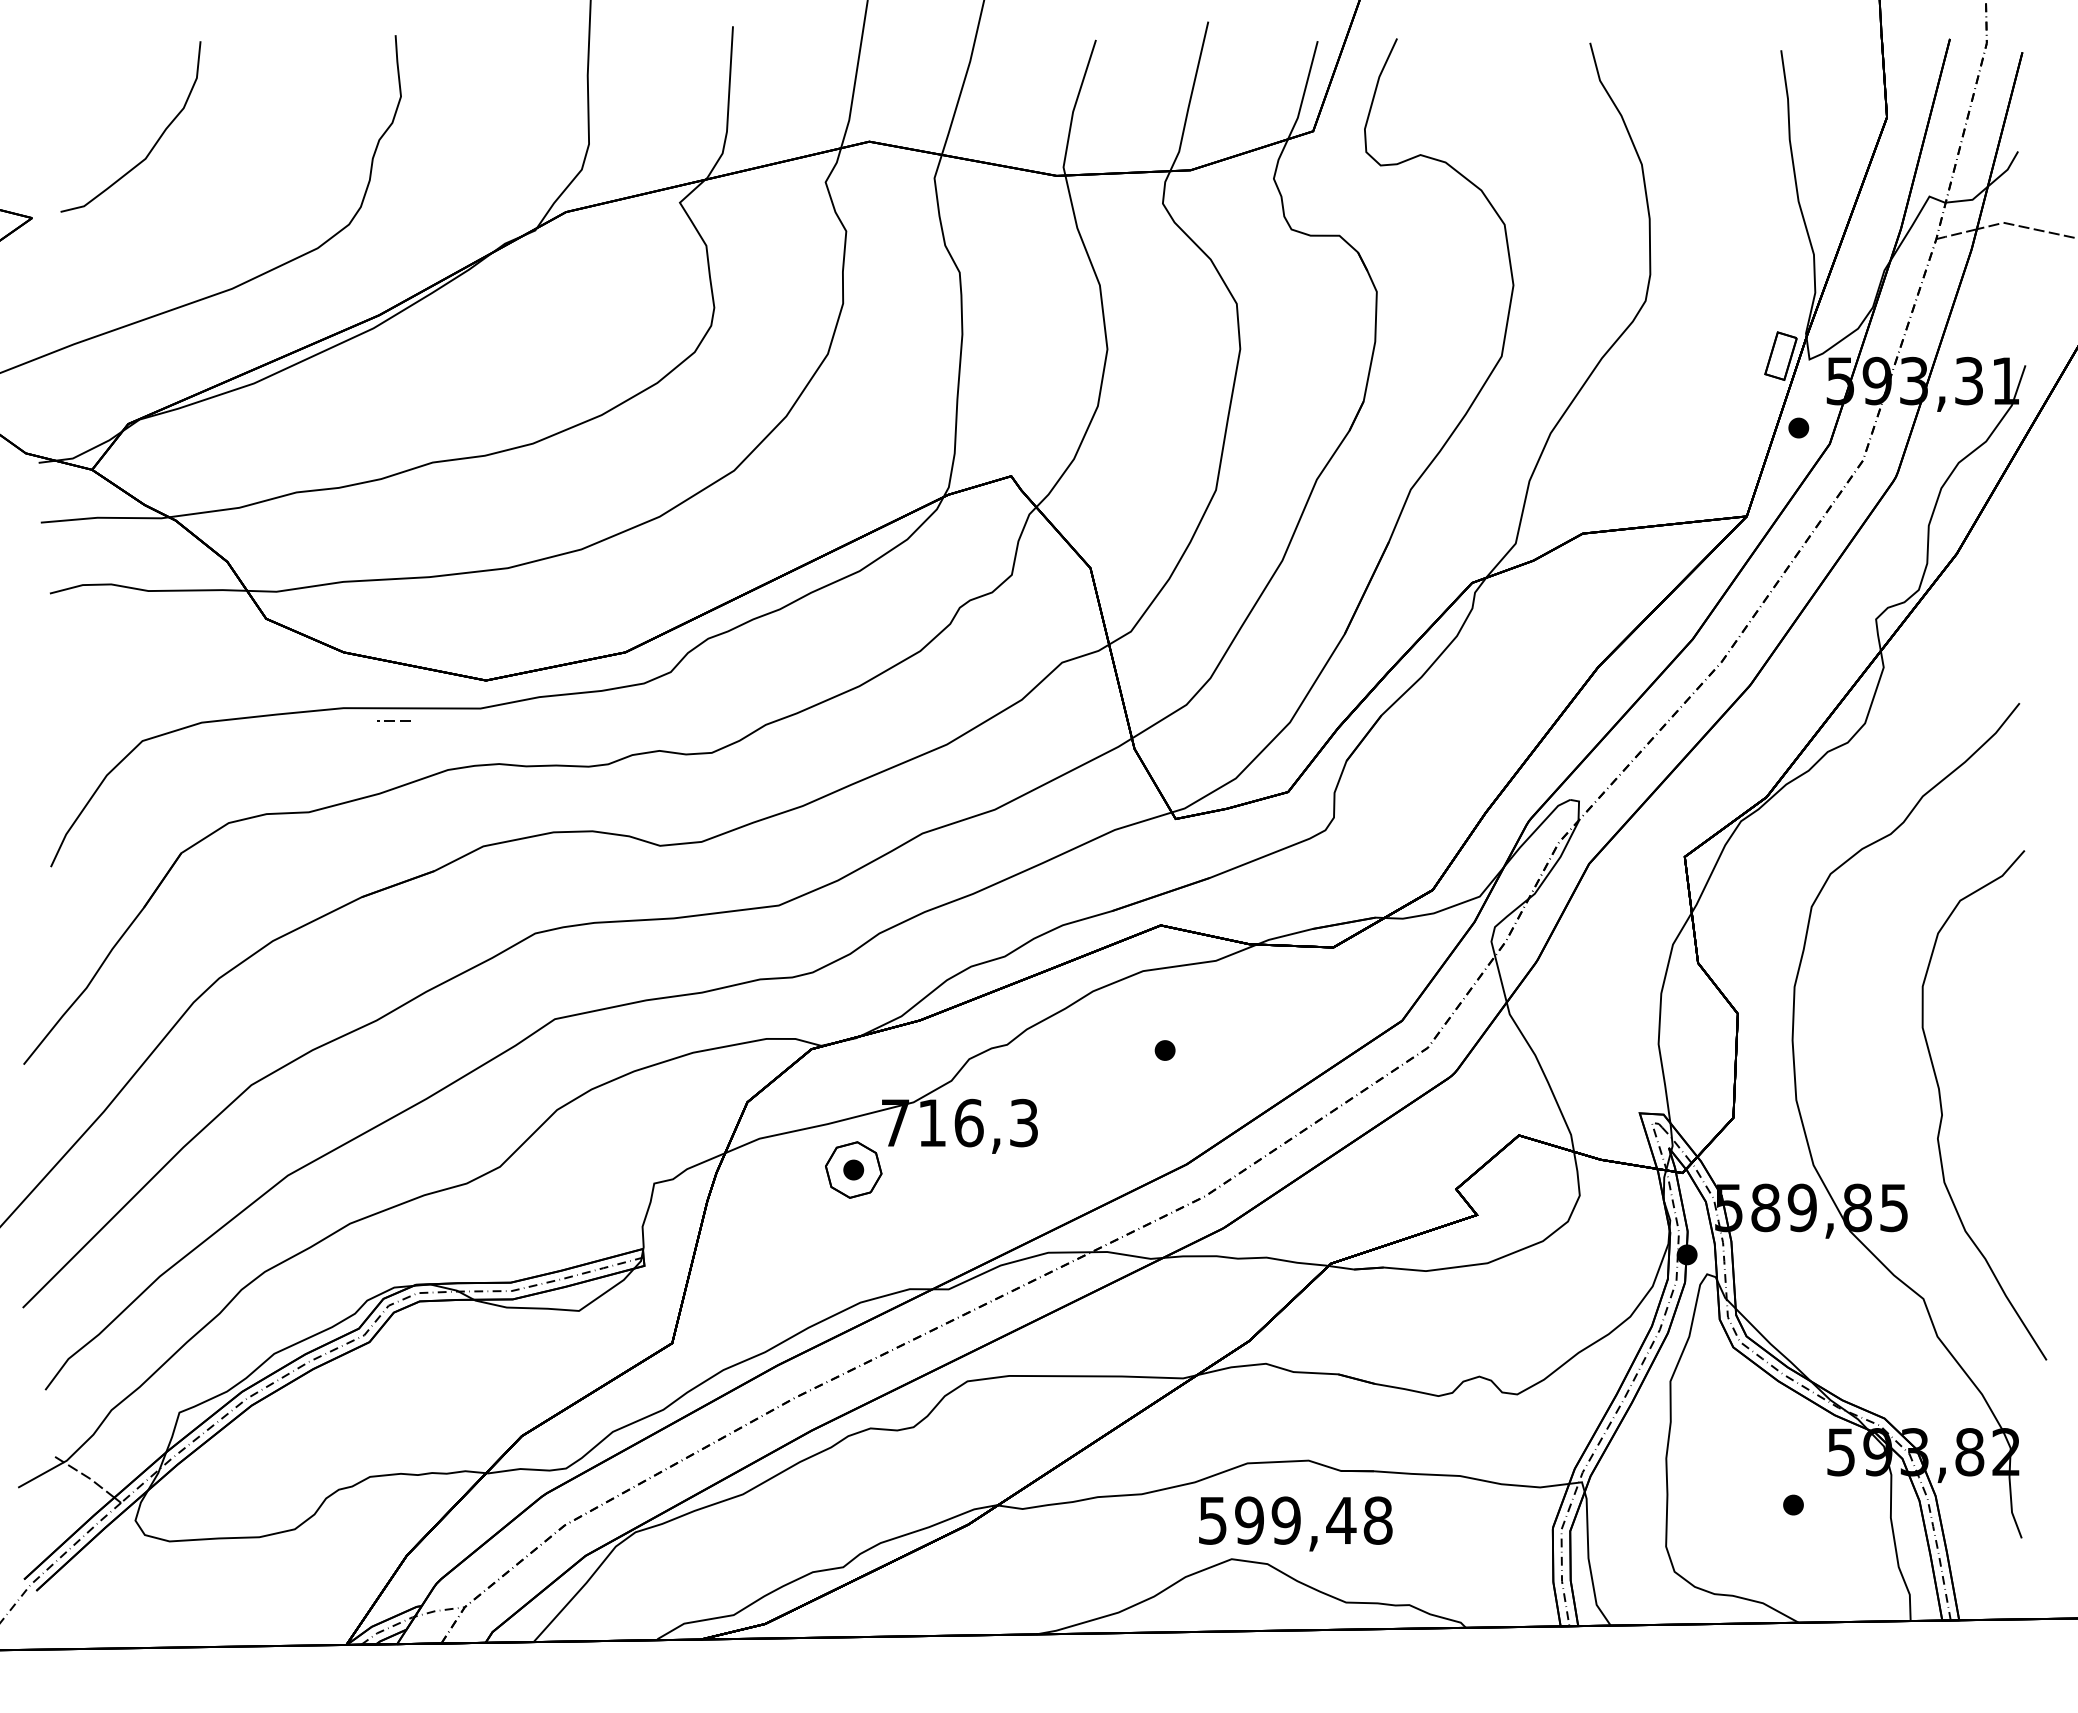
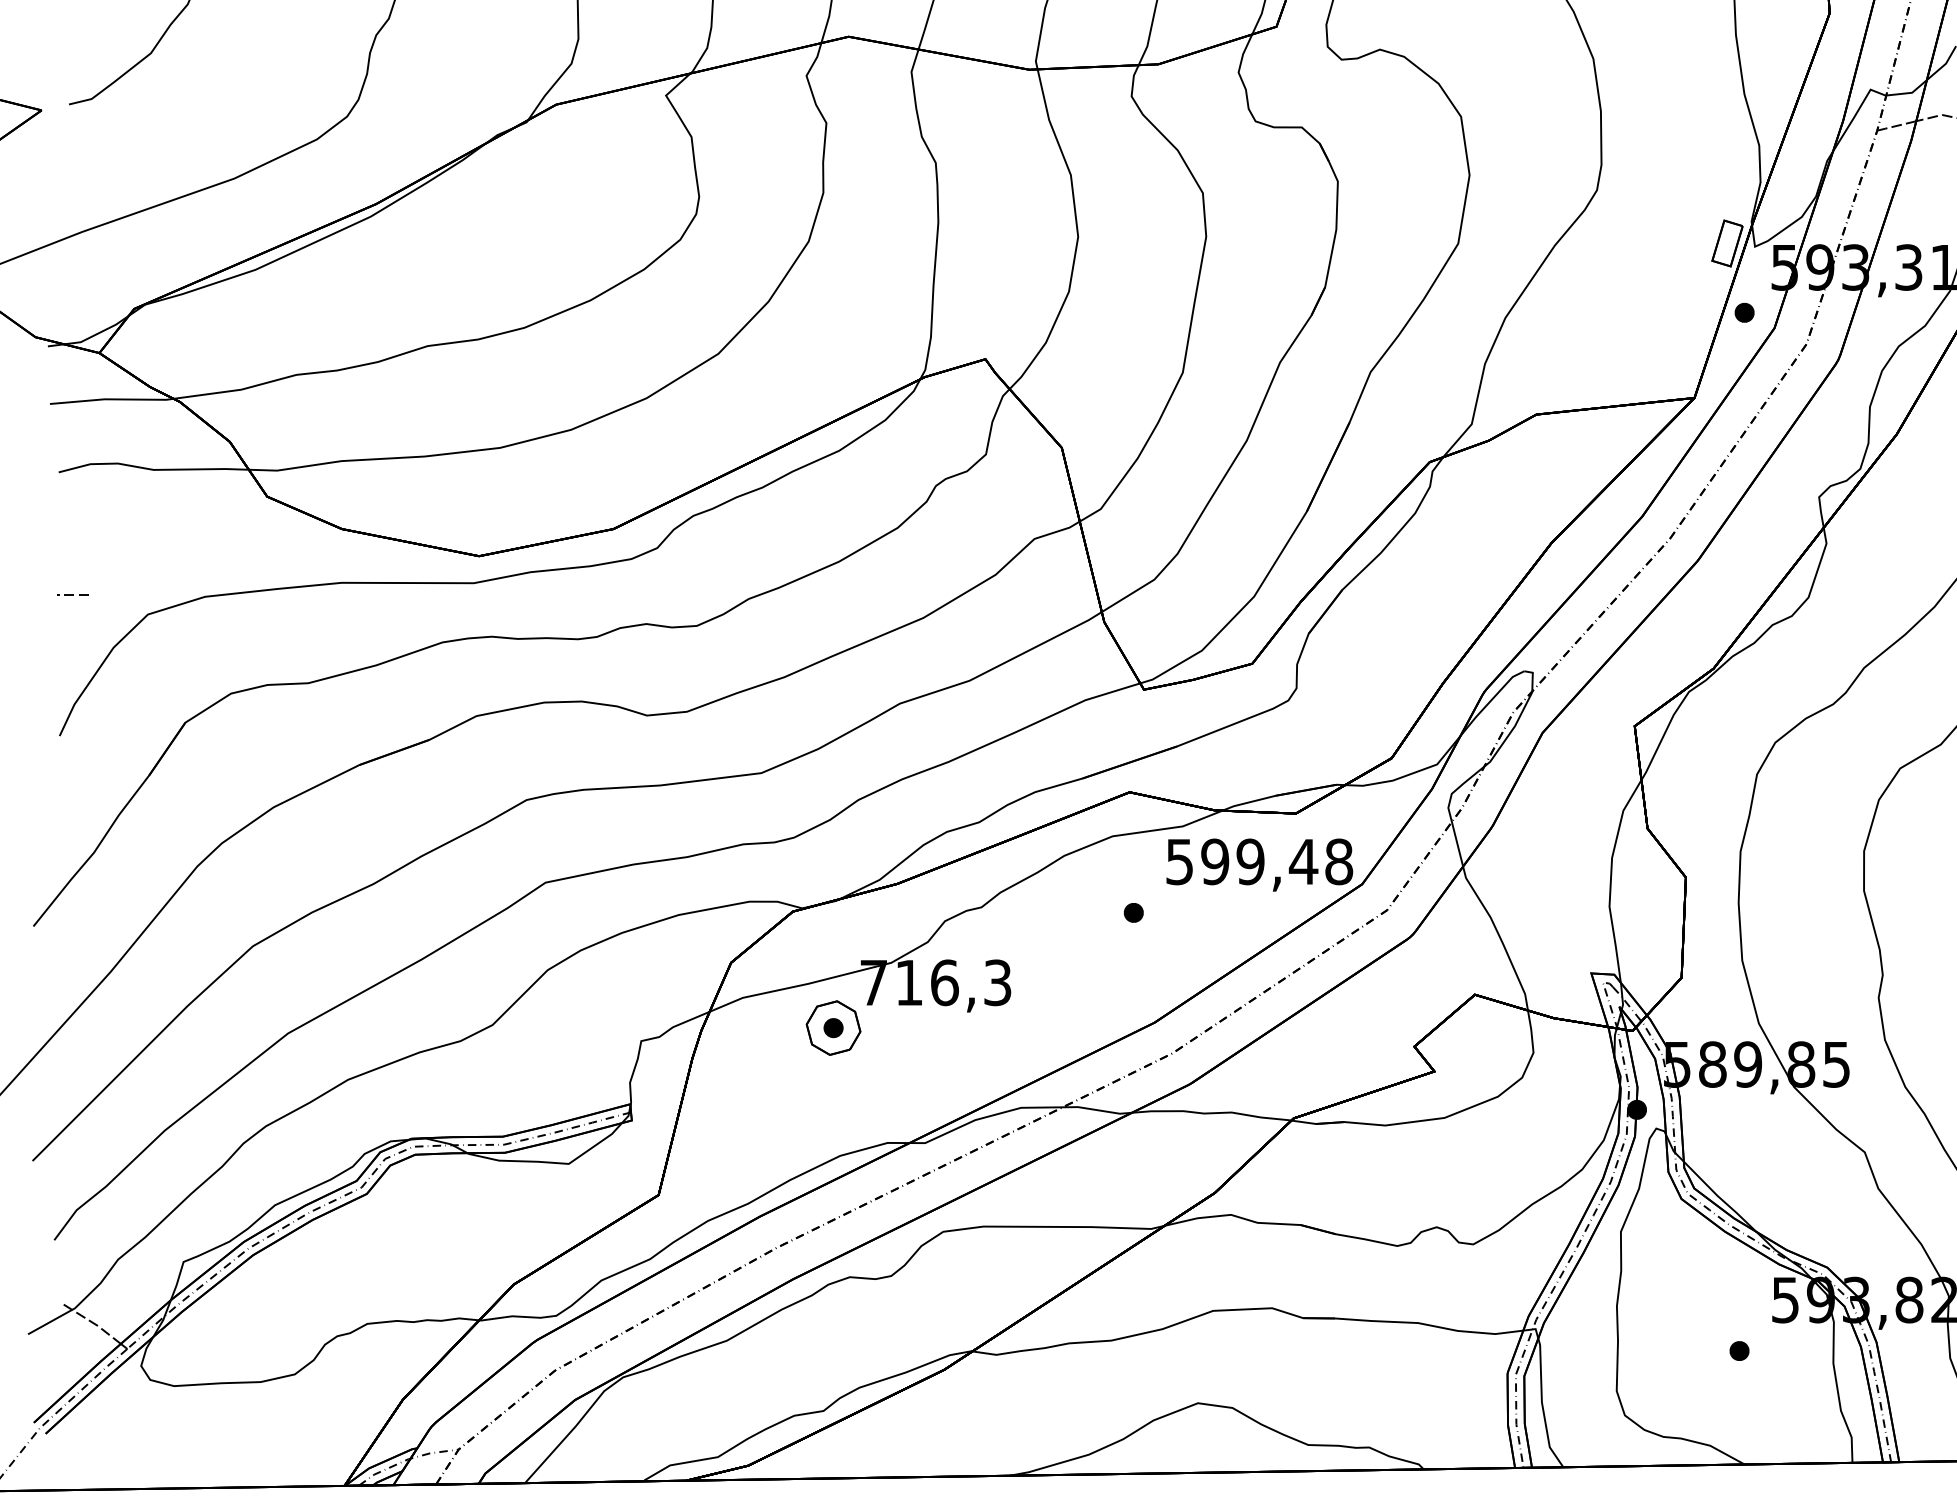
line: (393, 720) -> (72, 594), moved
text: (1295, 1523) -> (1259, 864), moved

